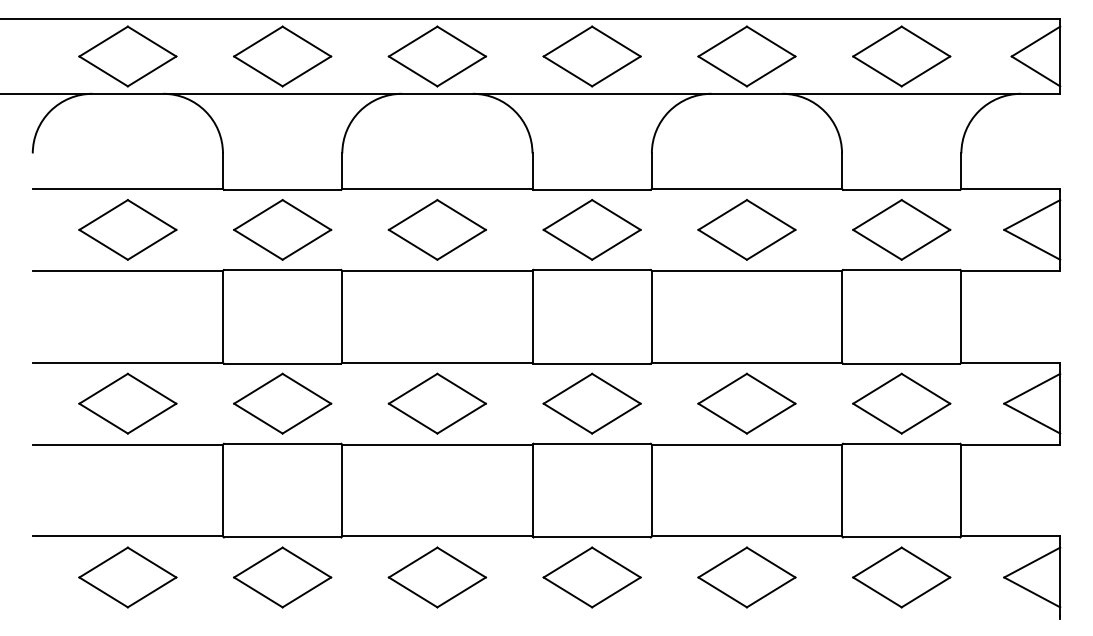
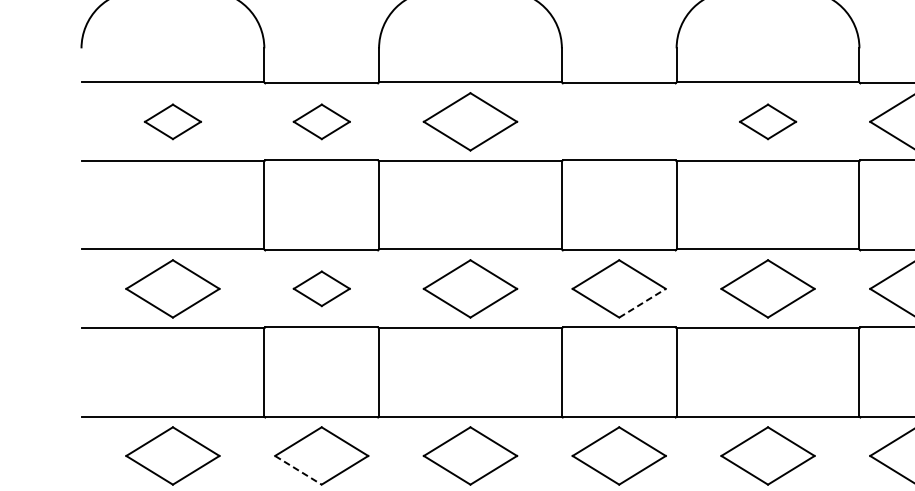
part: (127, 229) -> (172, 121), size x0.6
part: (282, 229) -> (321, 121), size x0.6
part: (591, 229) -> (618, 121), removed
part: (746, 229) -> (767, 121), size x0.6
part: (282, 403) -> (321, 288), size x0.6
line: (616, 418) -> (642, 303), solid -> dashed
line: (258, 592) -> (298, 470), solid -> dashed

